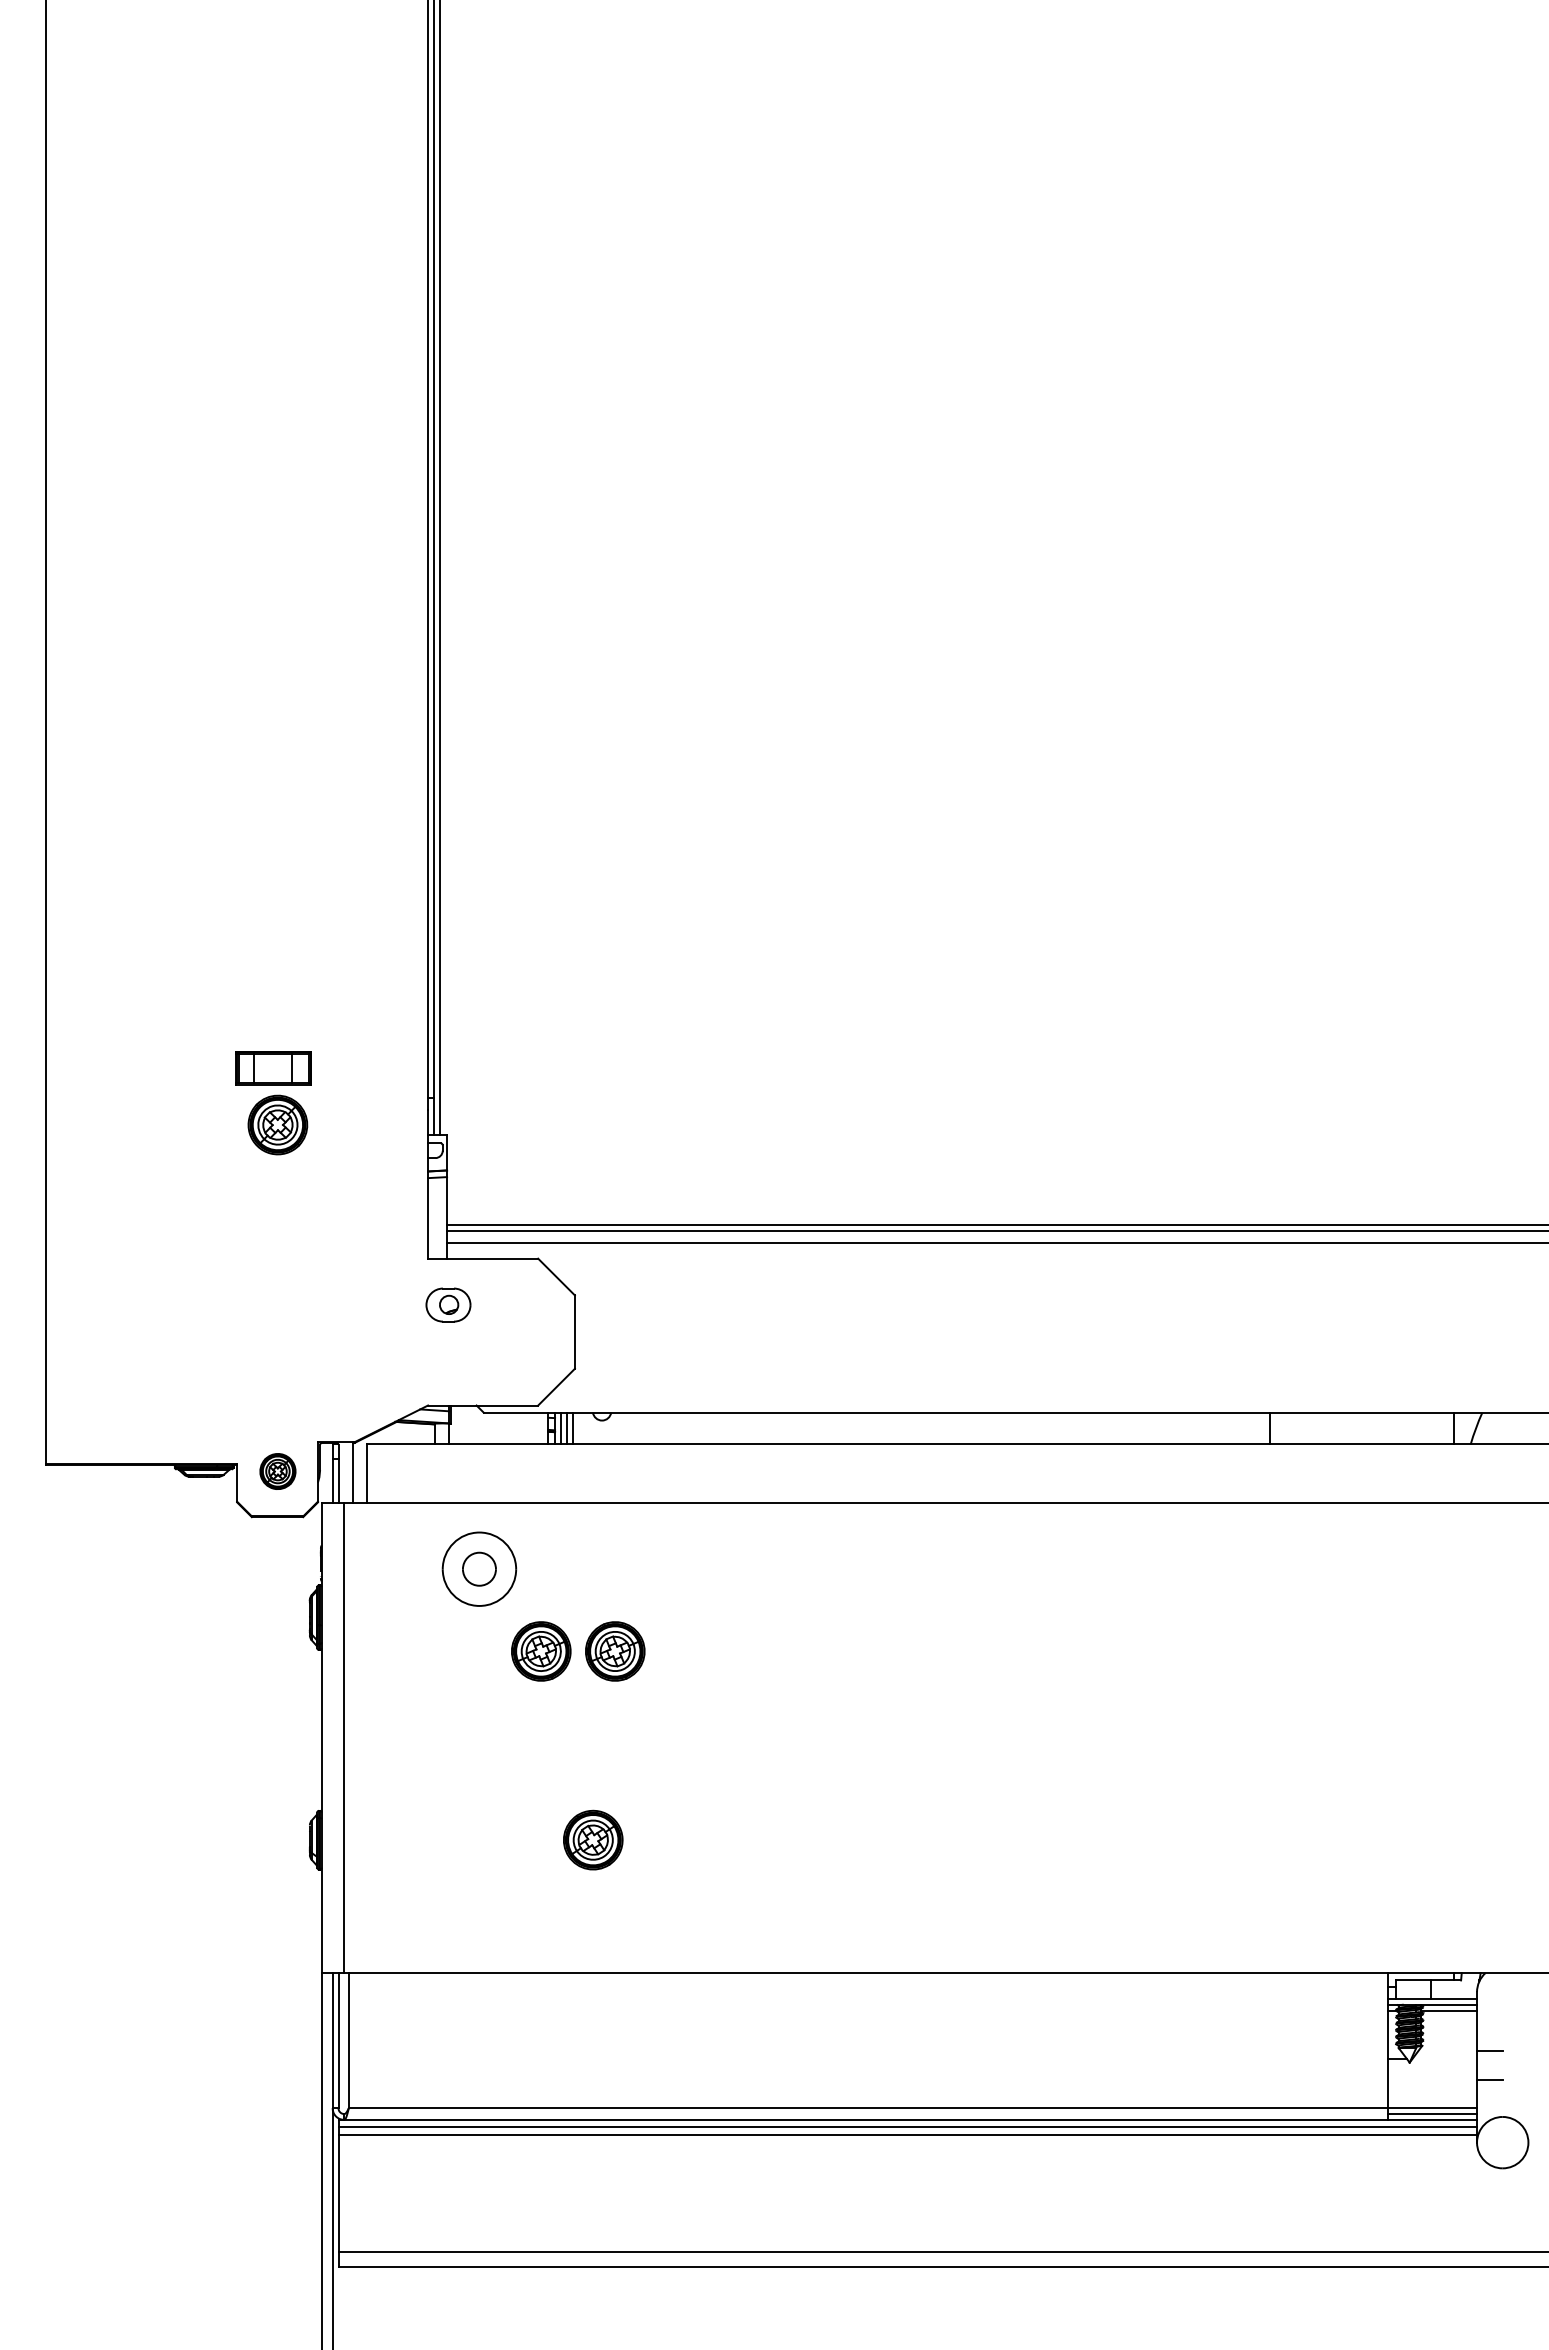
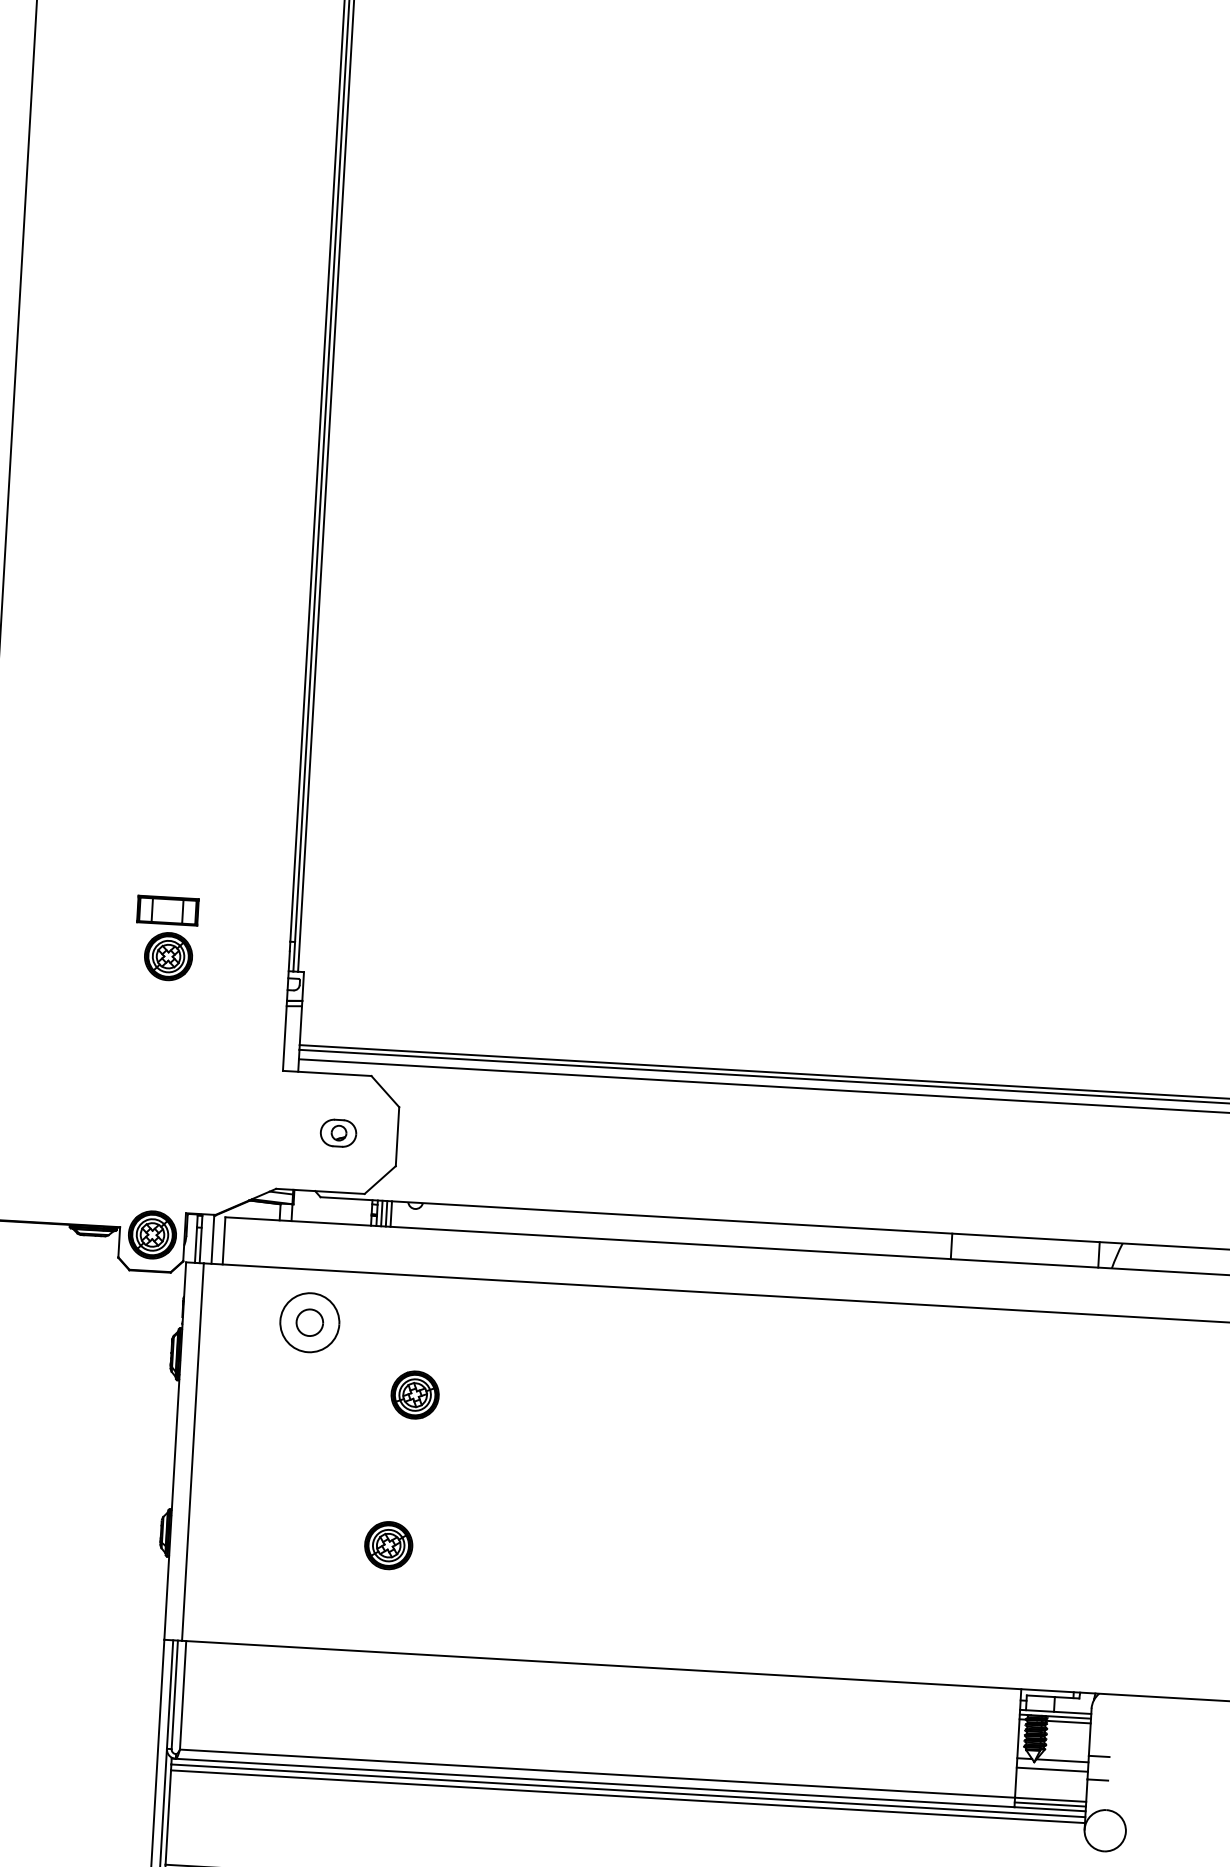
part: (448, 1304) -> (338, 1132), moved
part: (277, 1471) -> (152, 1234), size x1.67
part: (541, 1651) -> (355, 1391), removed
line: (1444, 2058) -> (1062, 1760), added
line: (1432, 2070) -> (1052, 1769), added

